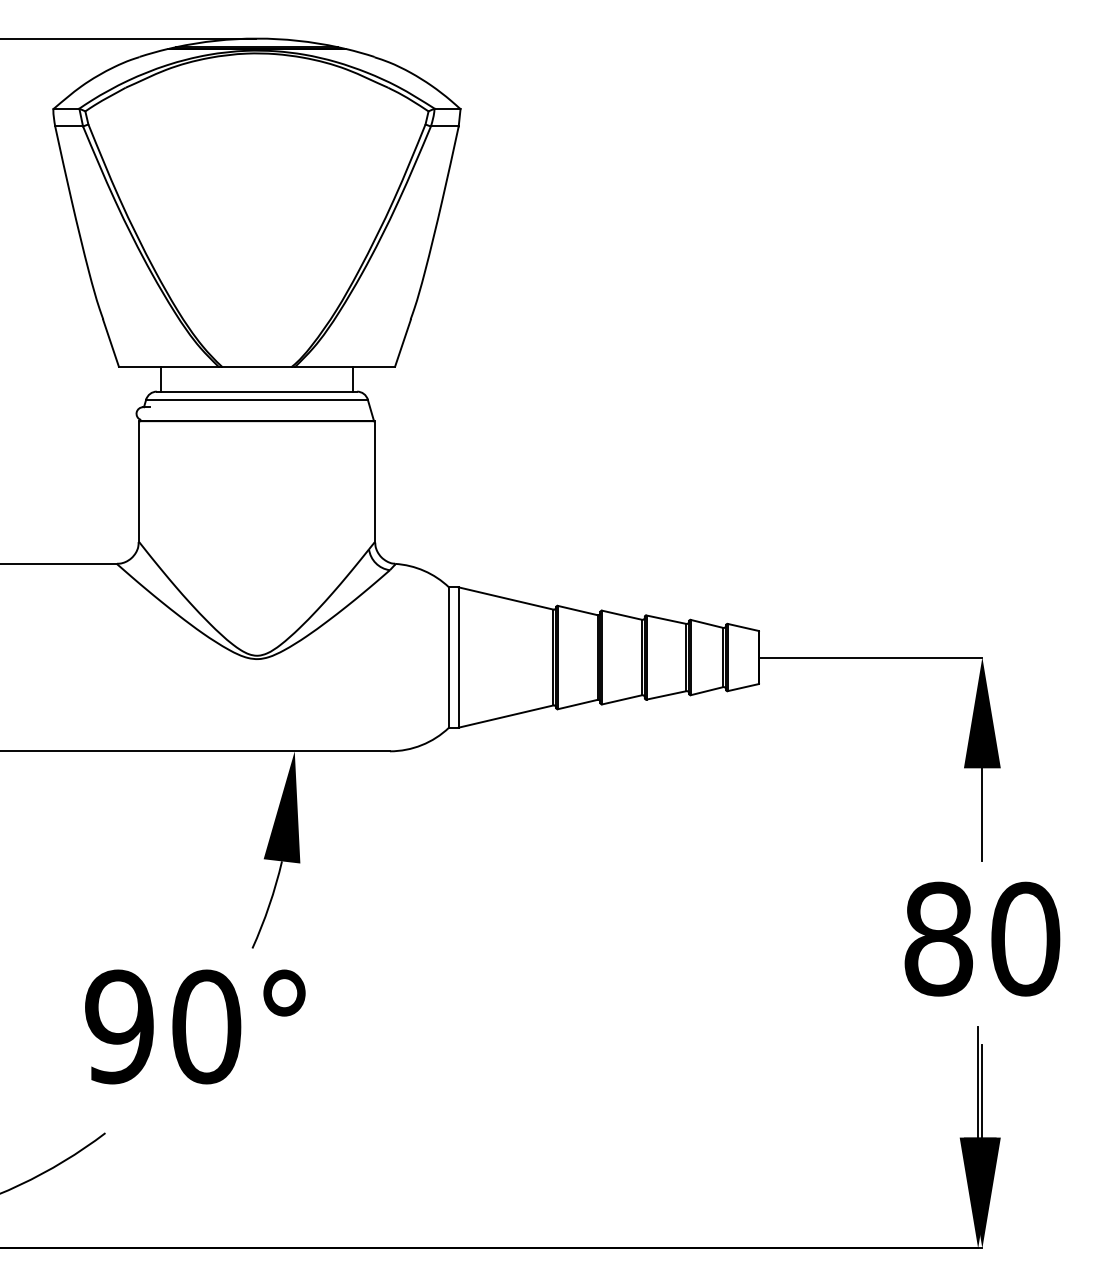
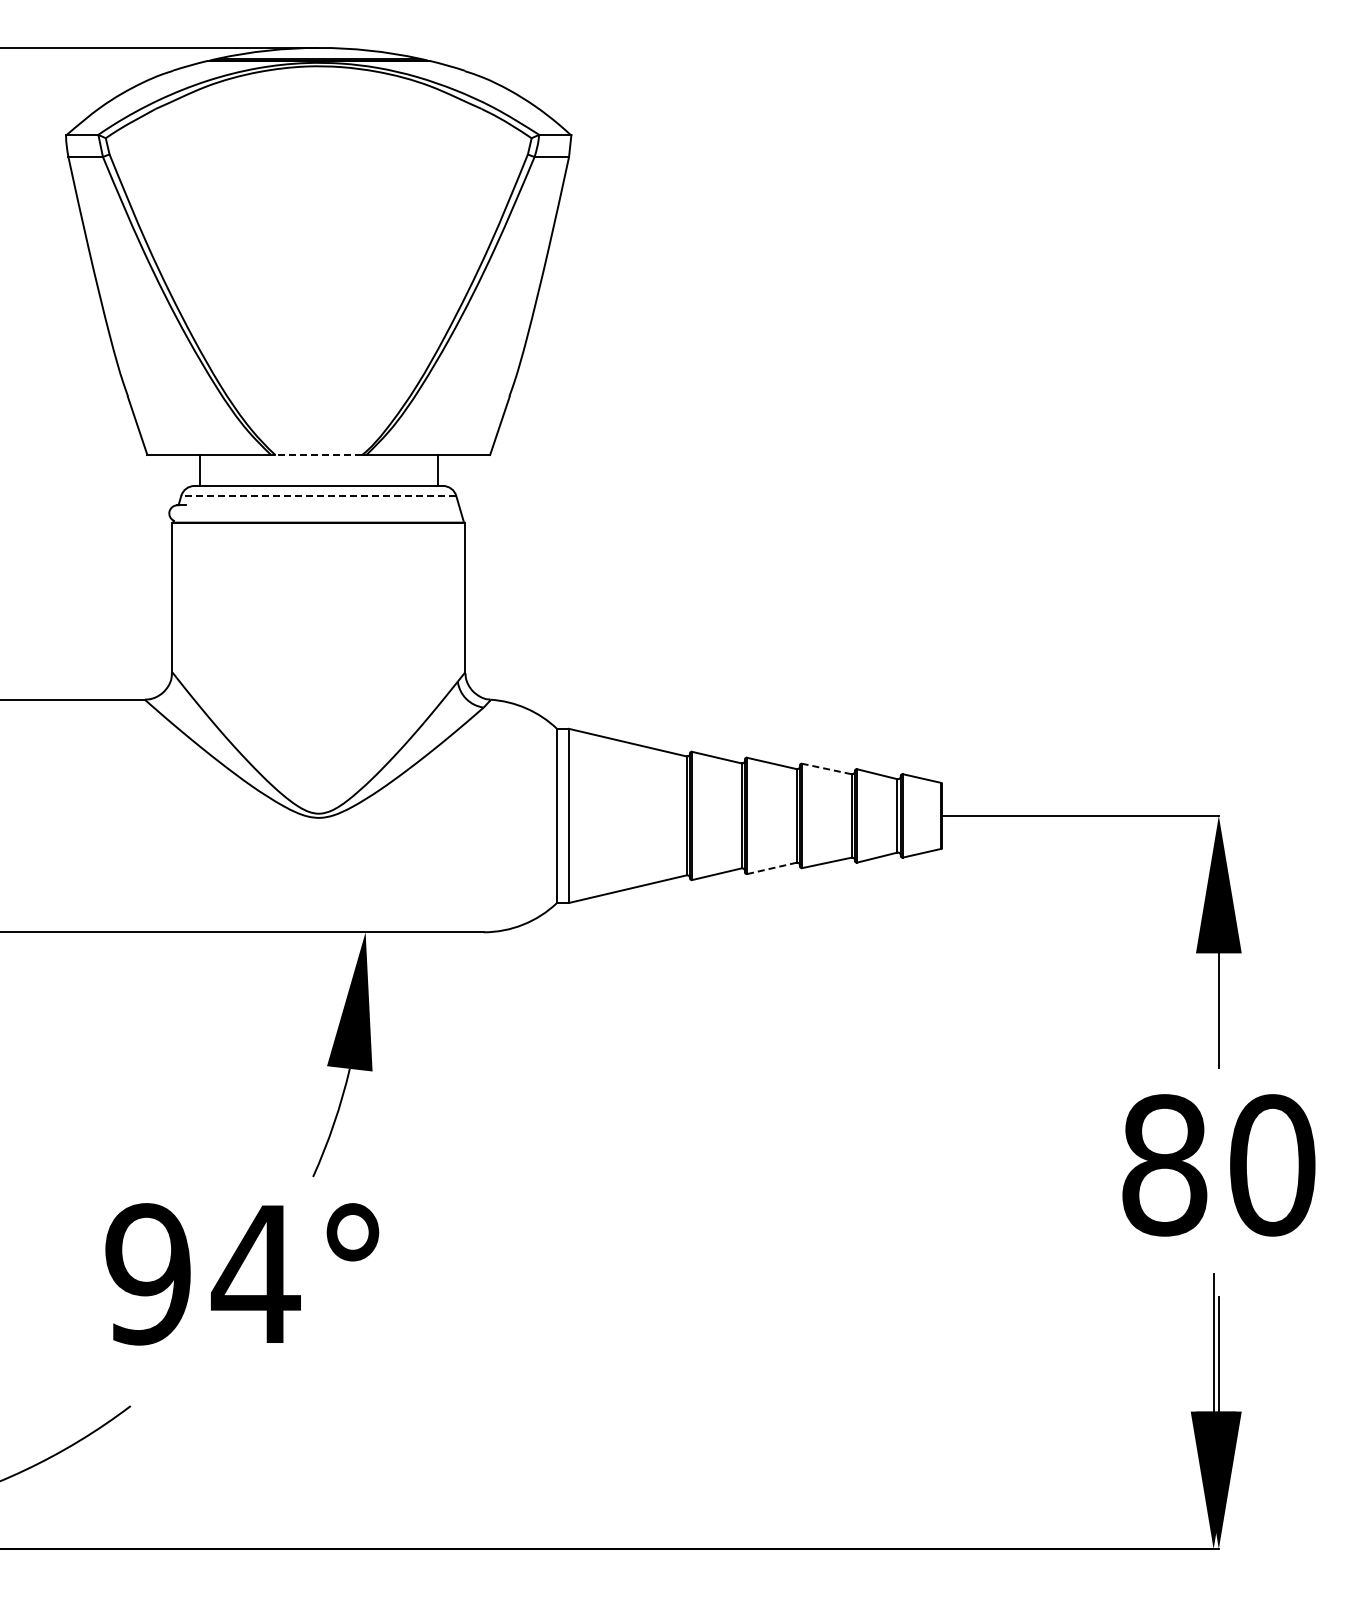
line: (256, 367) -> (318, 455), solid -> dashed
line: (256, 399) -> (318, 495), solid -> dashed
line: (666, 619) -> (826, 768), solid -> dashed
line: (622, 699) -> (772, 868), solid -> dashed
text: (206, 1027) -> (255, 1274), 90° -> 94°

